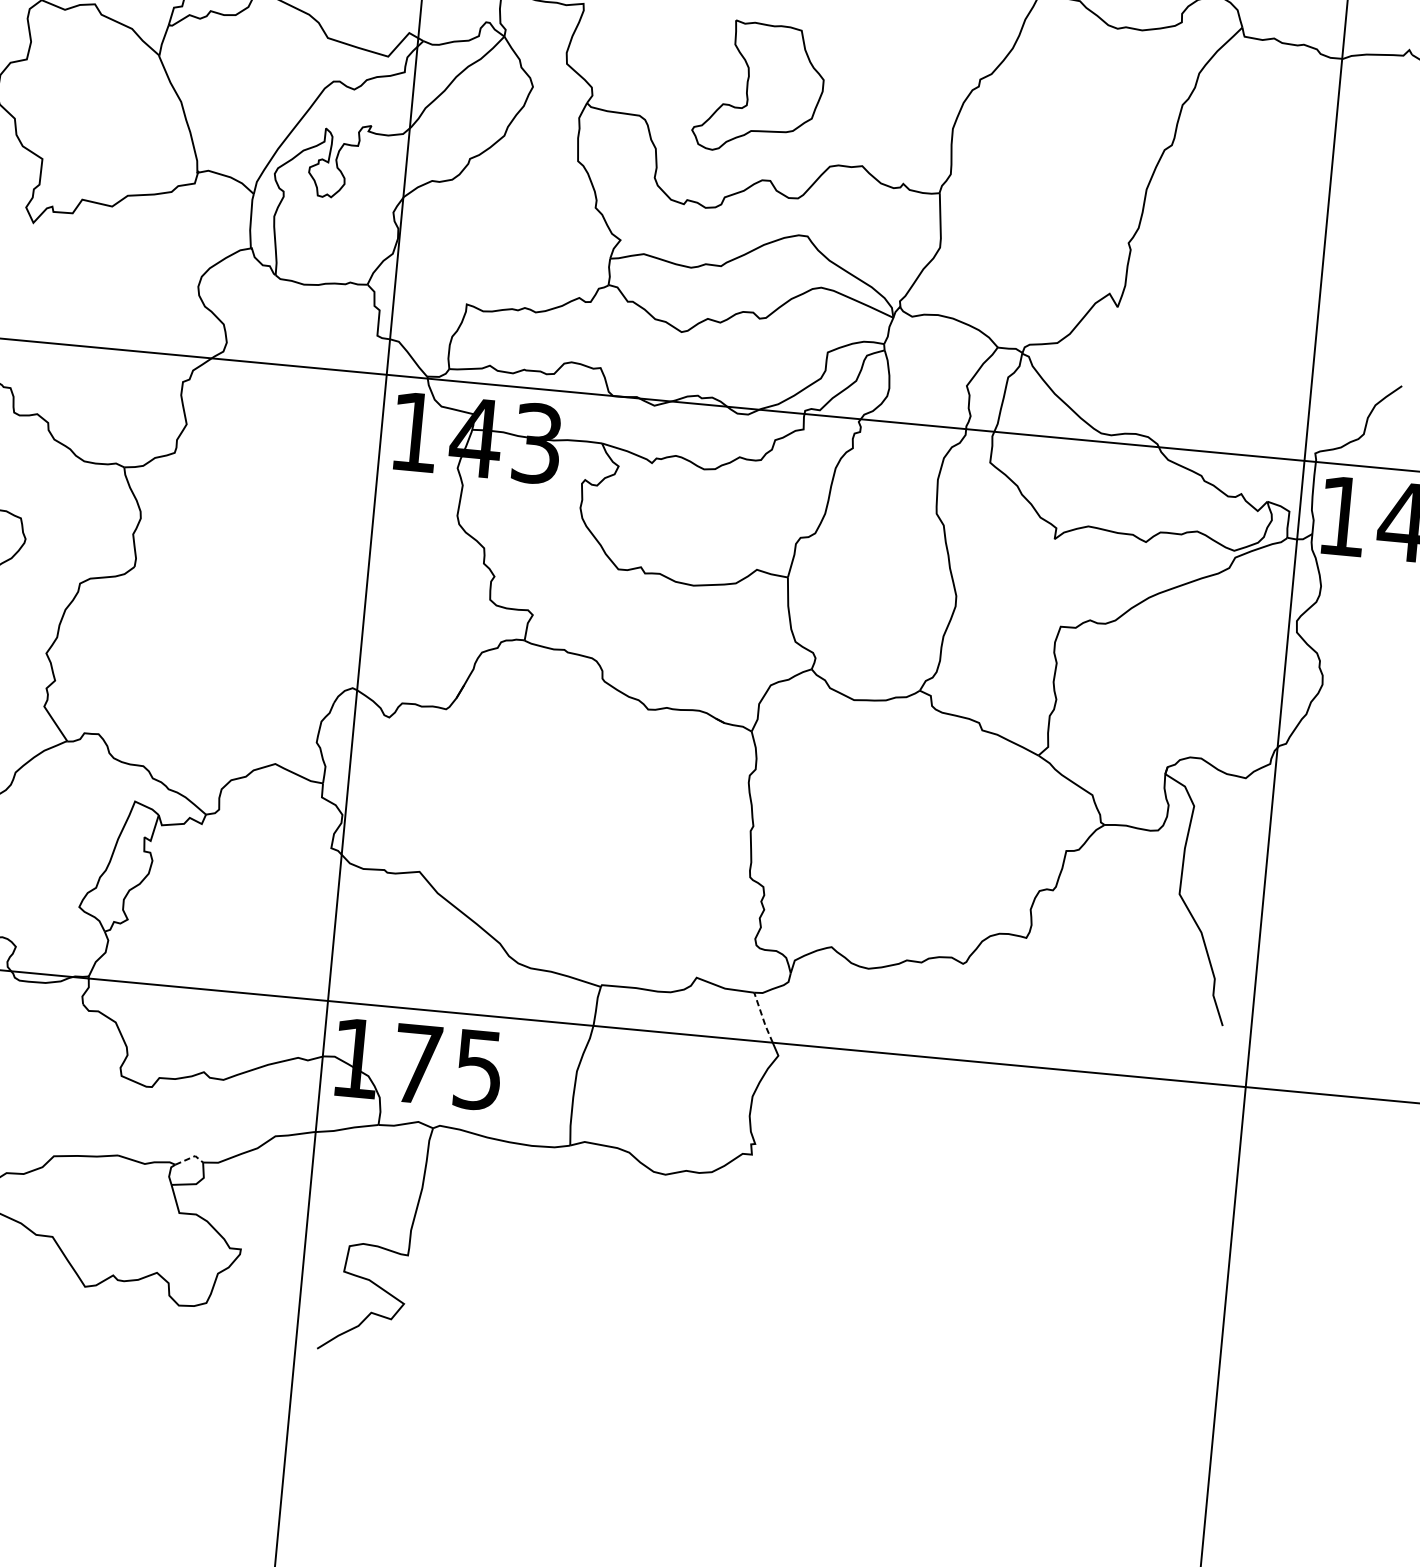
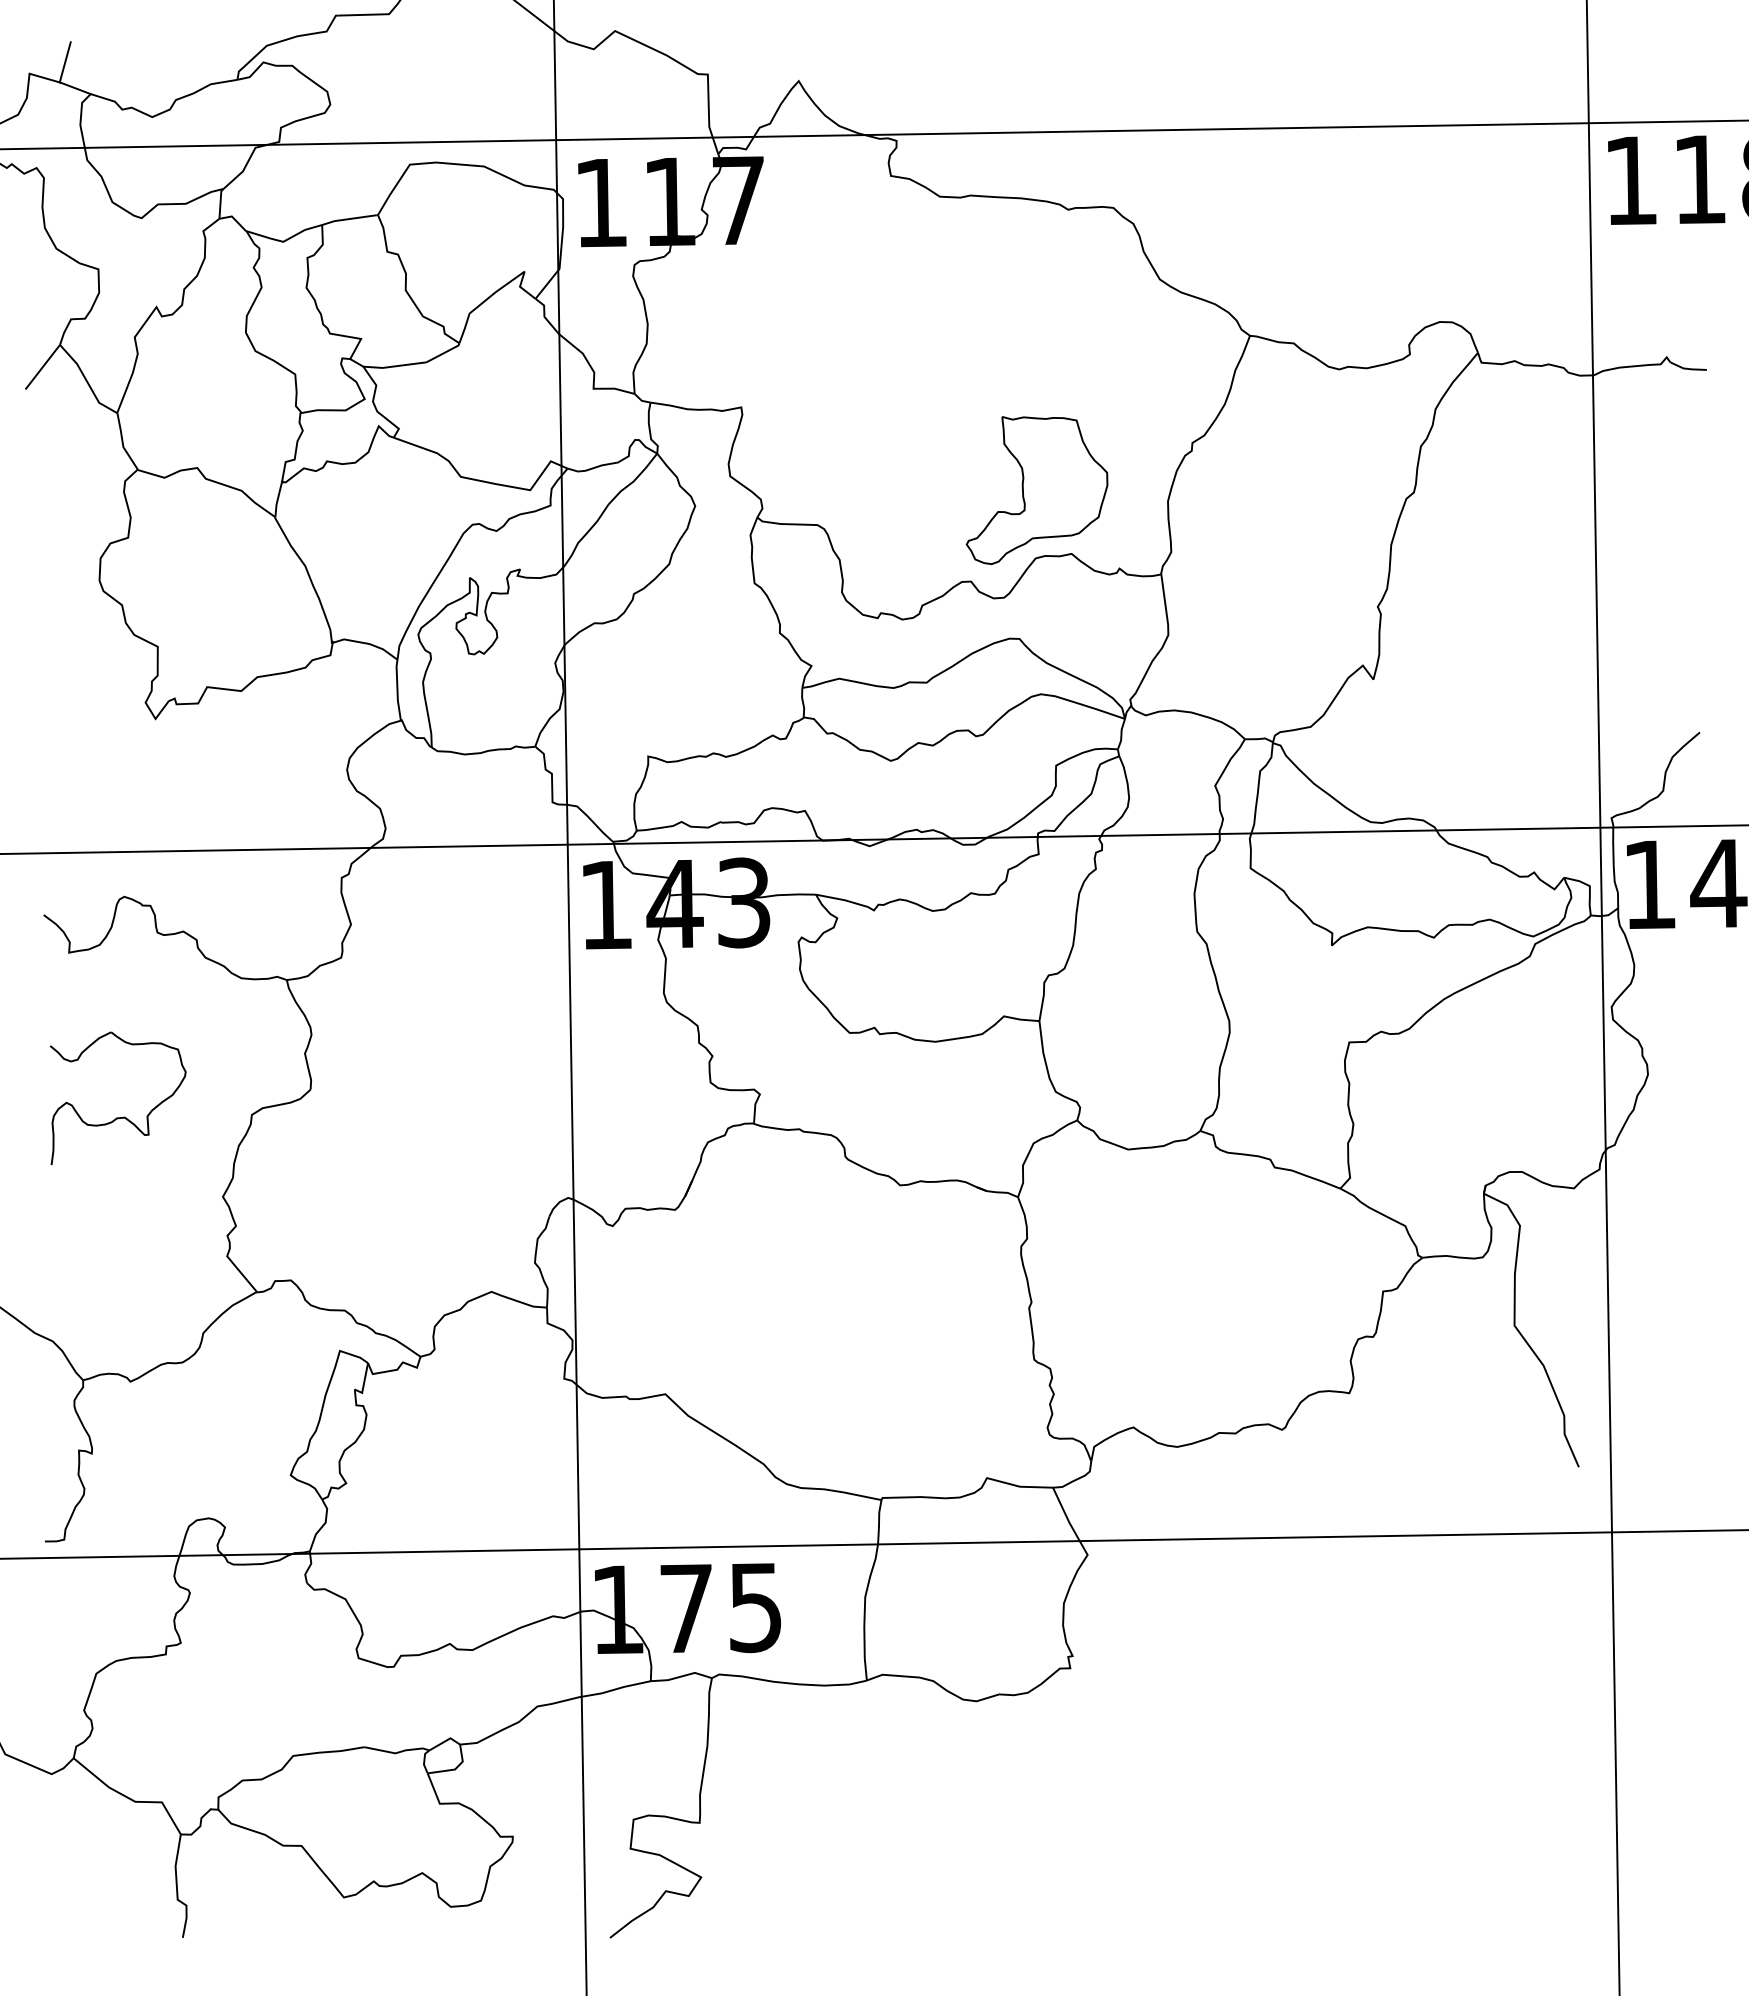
part: (759, 88) -> (1036, 490), moved
line: (763, 1018) -> (1066, 1515), dashed -> solid
line: (190, 1158) -> (445, 1741), dashed -> solid

